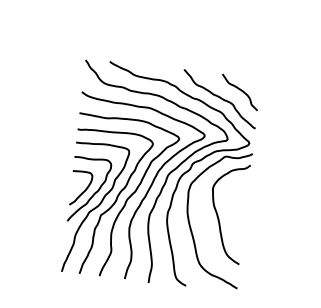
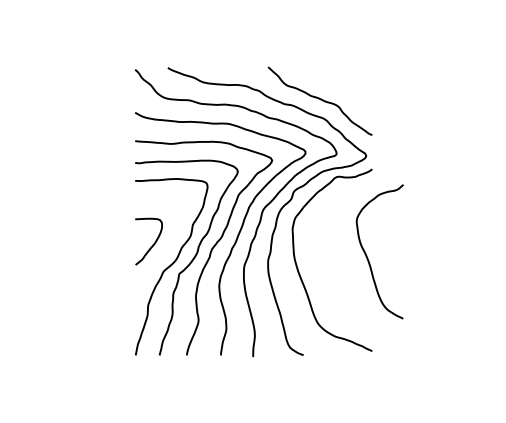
curve: (241, 91) -> (347, 87), removed
curve: (93, 193) -> (166, 246), removed
curve: (218, 214) -> (367, 255), moved

